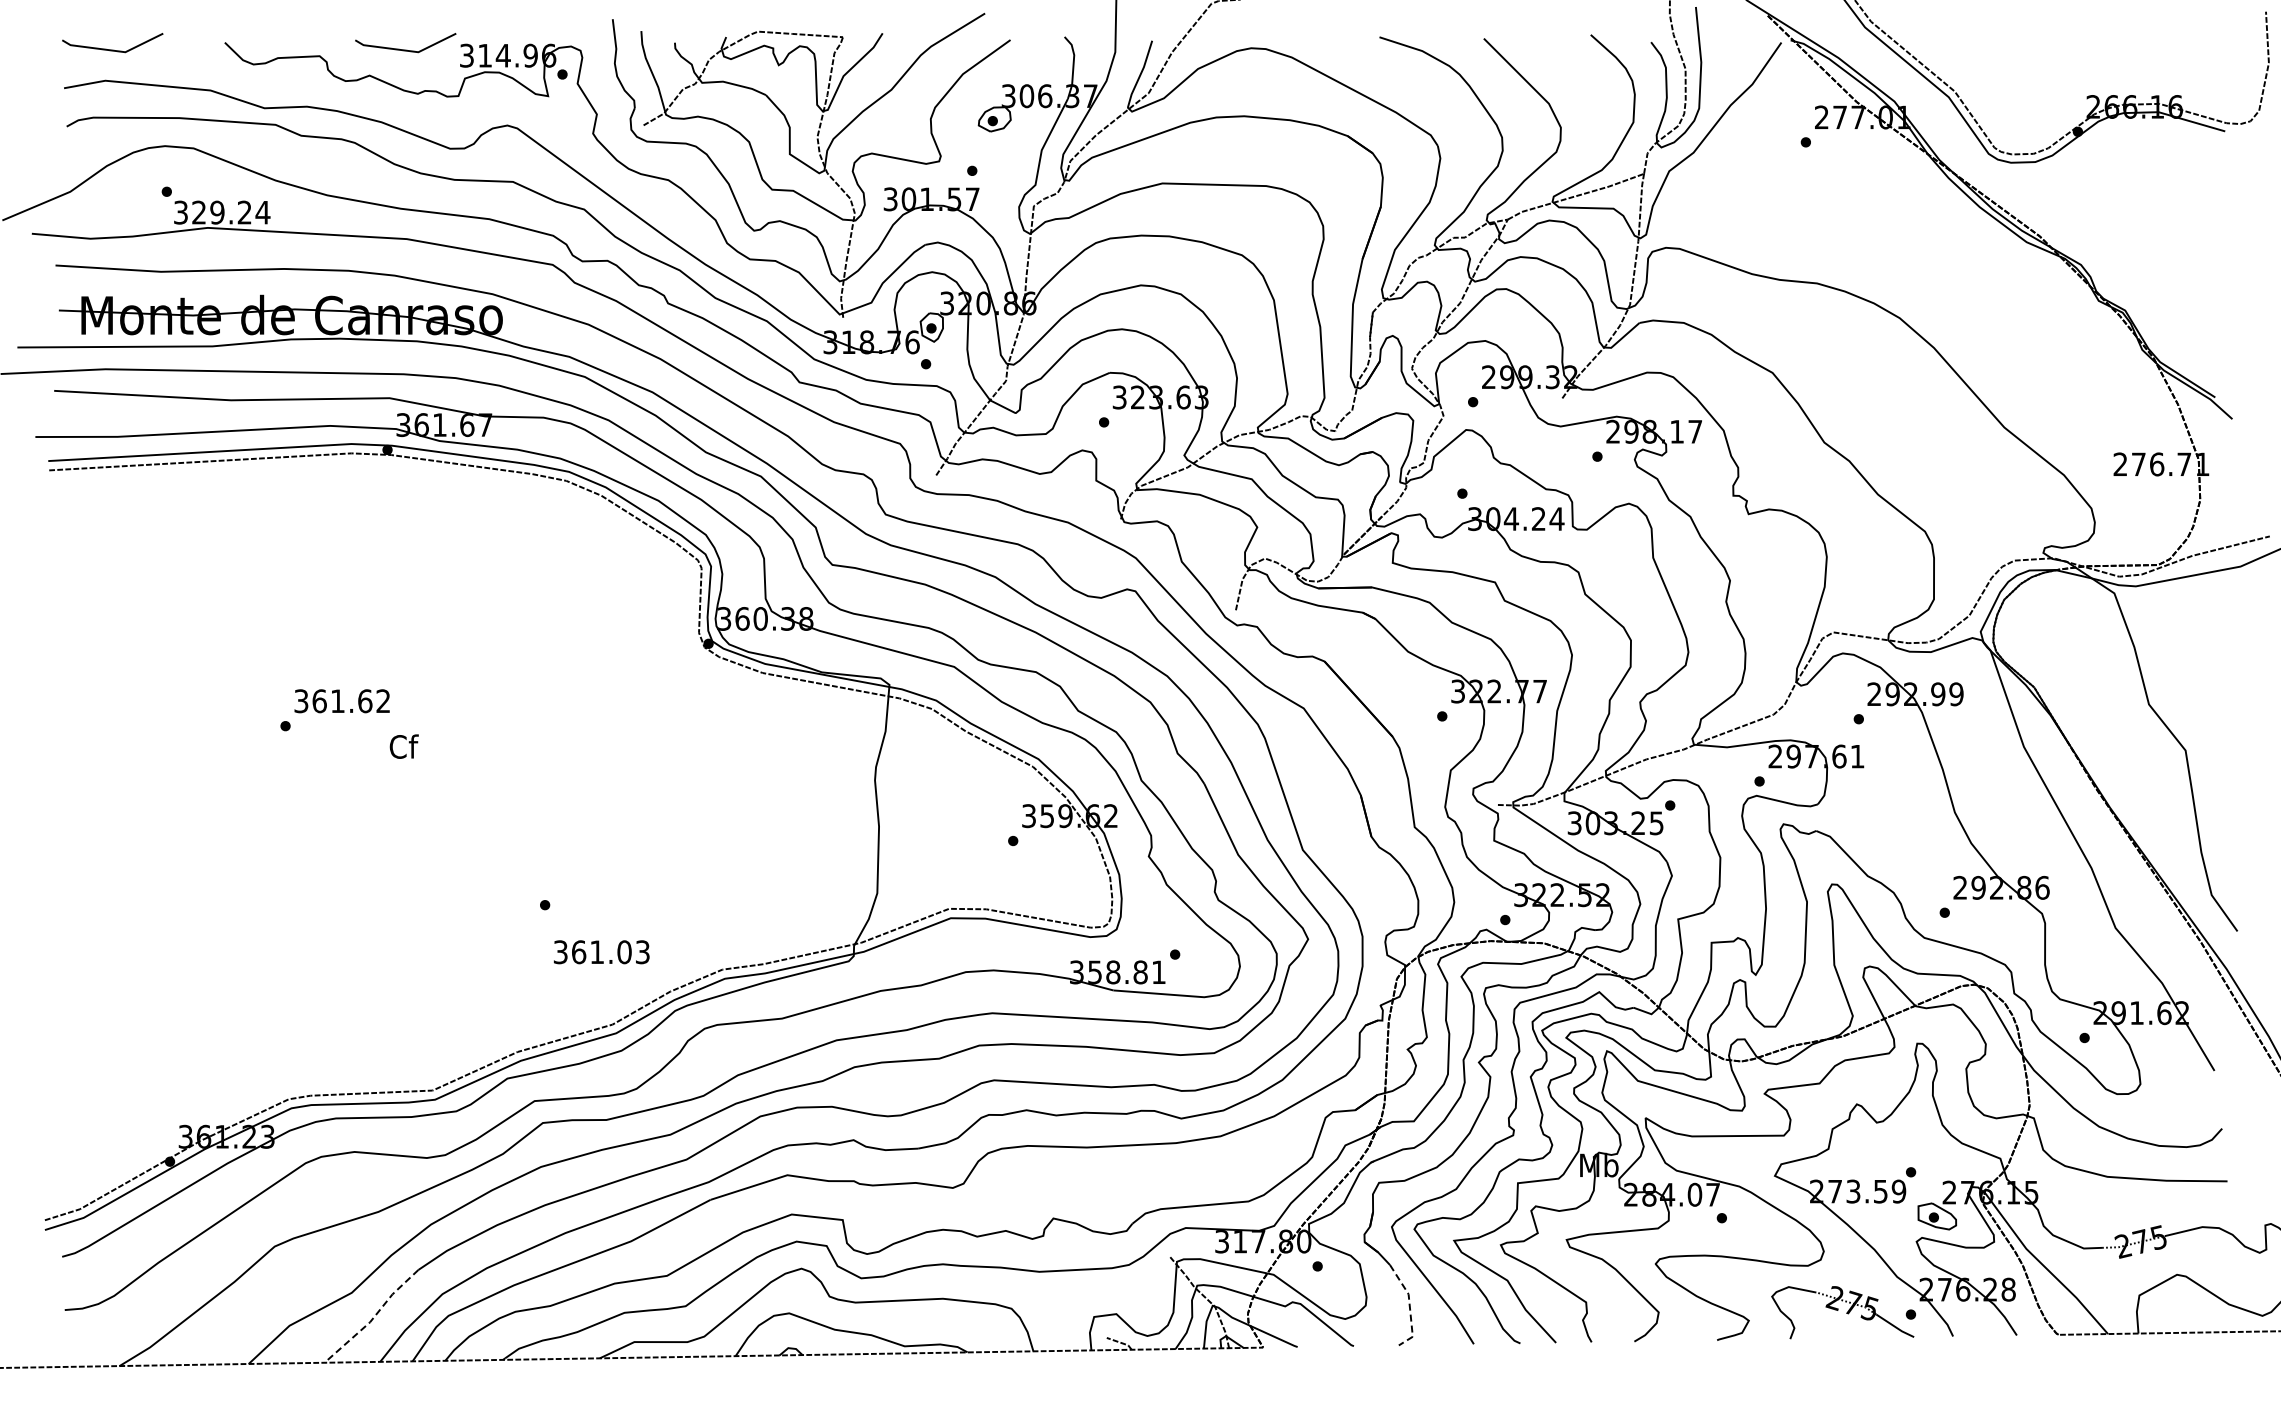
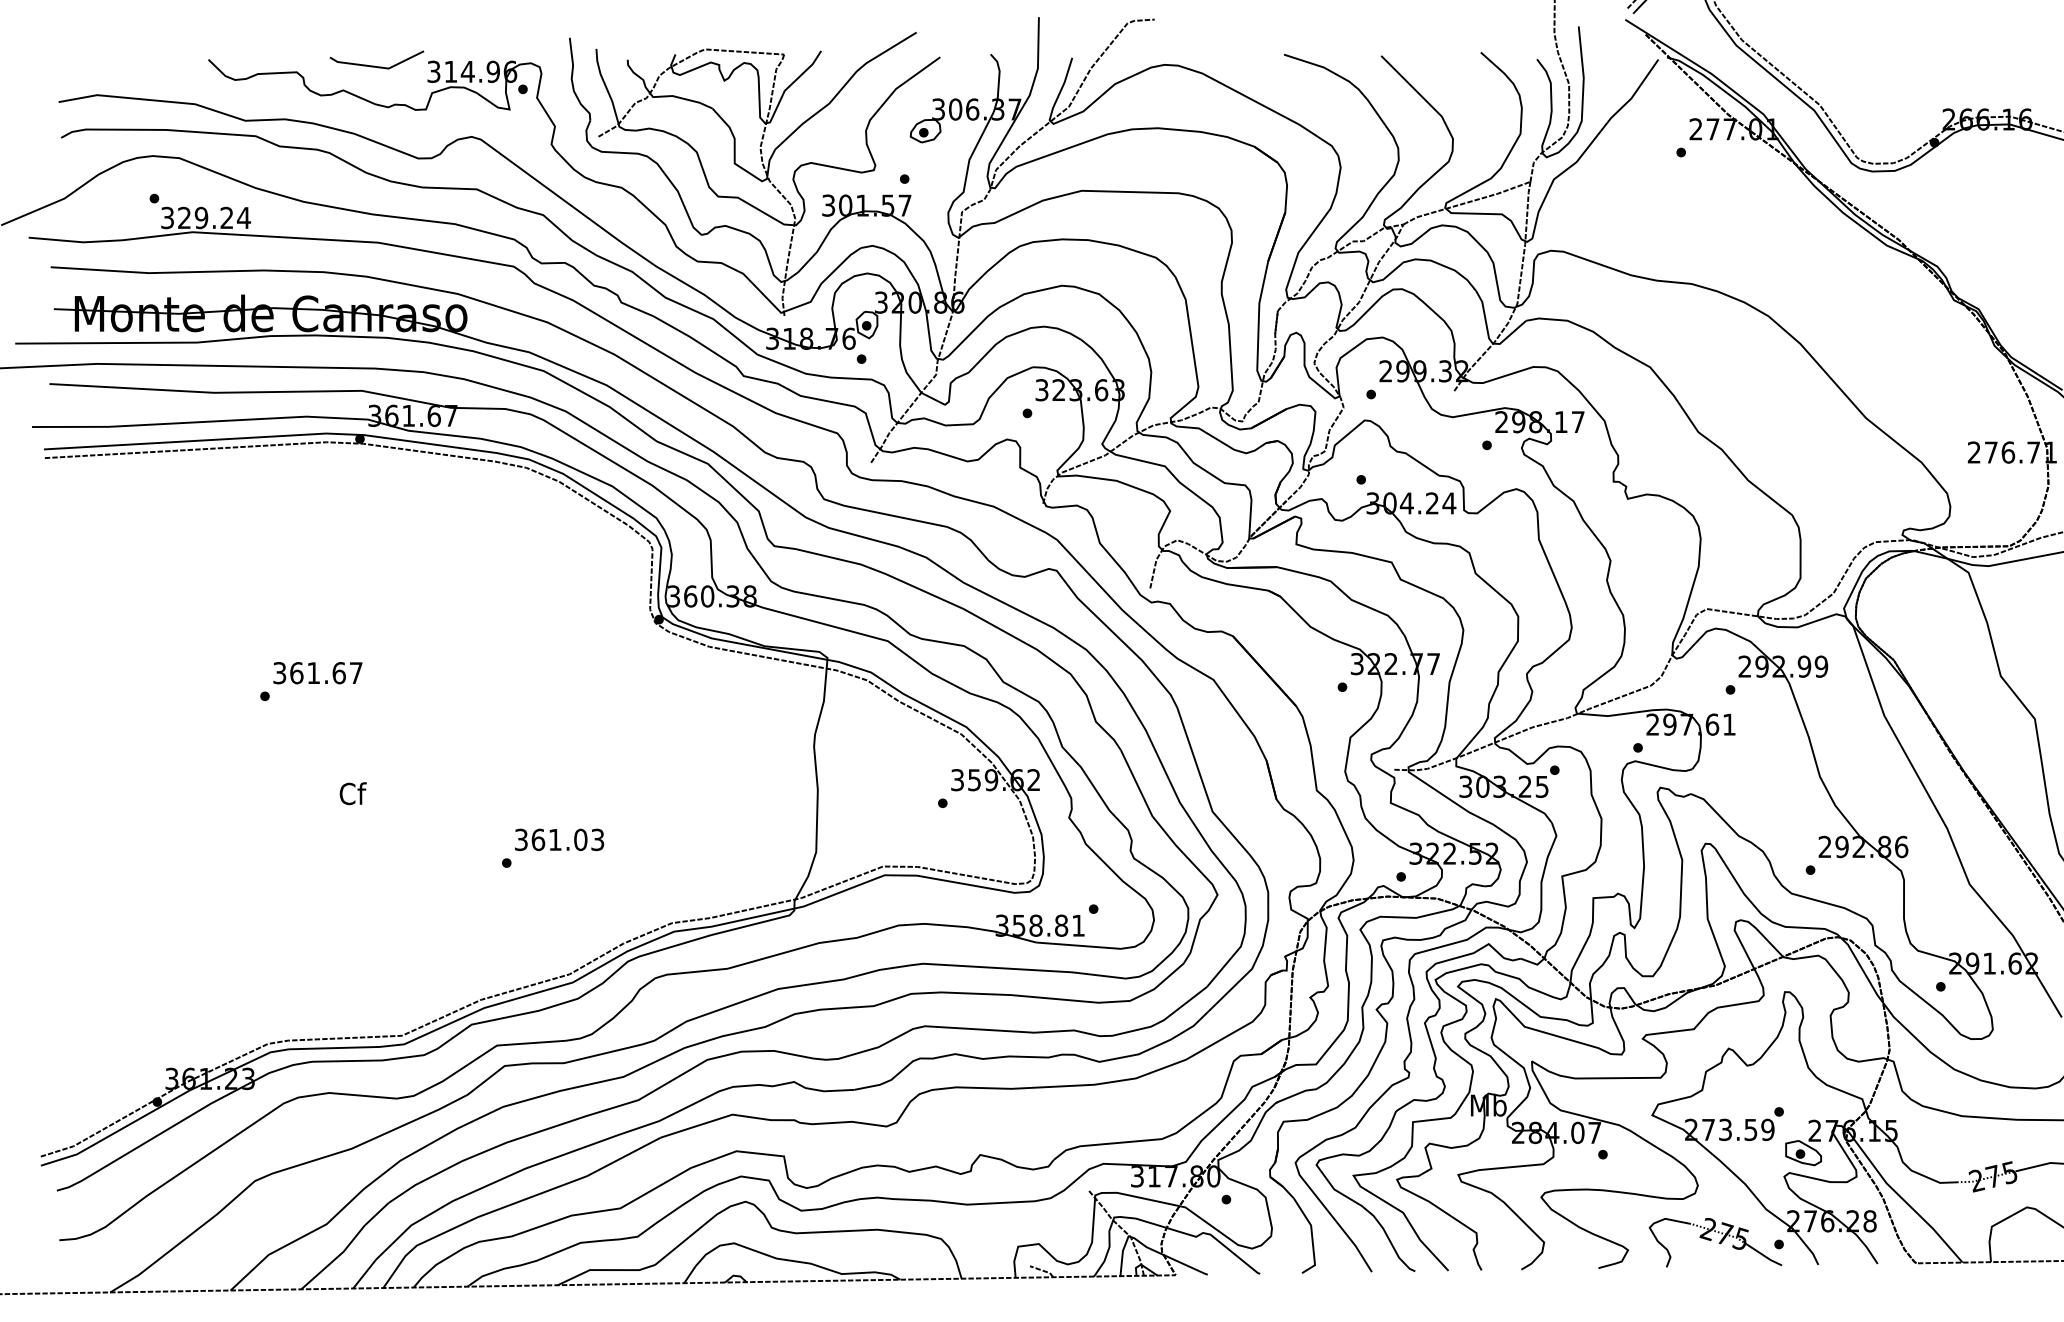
line: (112, 49) -> (103, 66), removed
text: (383, 700) -> (356, 672), 361.62 -> 361.67
text: (403, 746) -> (352, 793), moved
text: (601, 952) -> (559, 840), moved
line: (1409, 1307) -> (1311, 1237), dashed -> solid
line: (373, 1318) -> (346, 1248), dashed -> solid

